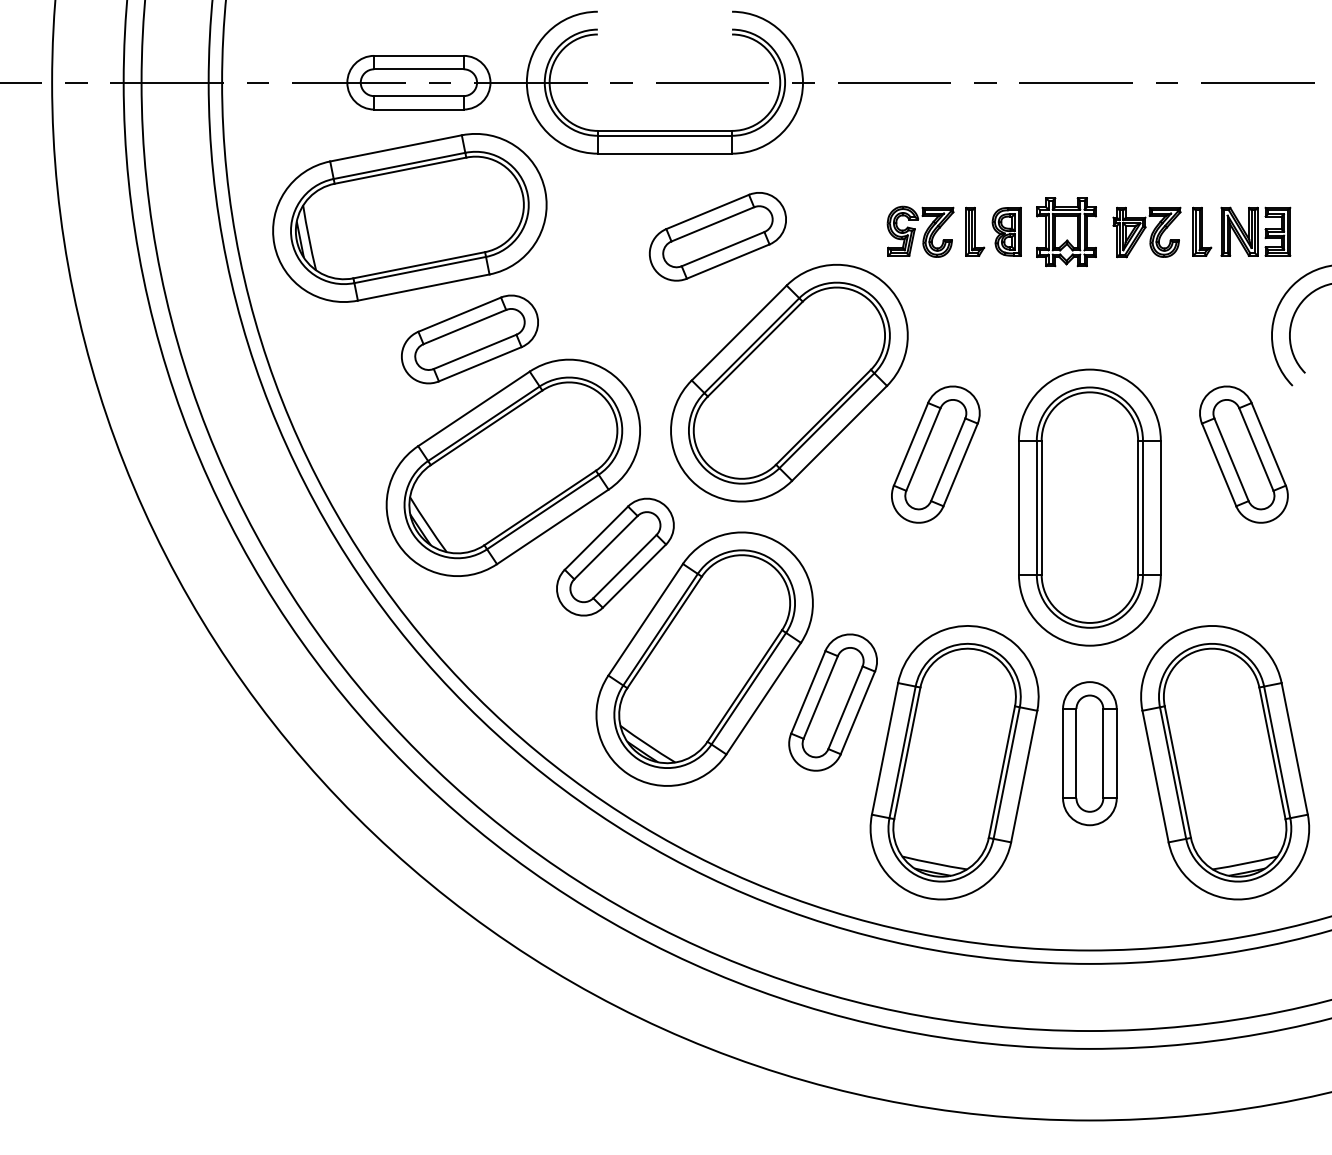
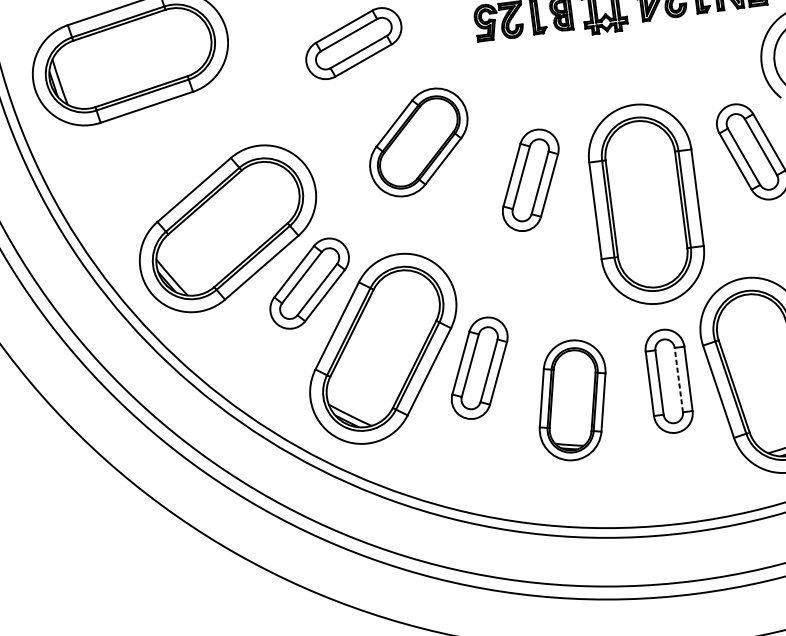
part: (469, 339) -> (184, 140), removed
part: (789, 383) -> (418, 142), size x0.6
line: (1103, 753) -> (678, 379), solid -> dashed
part: (954, 762) -> (572, 400), size x0.6

